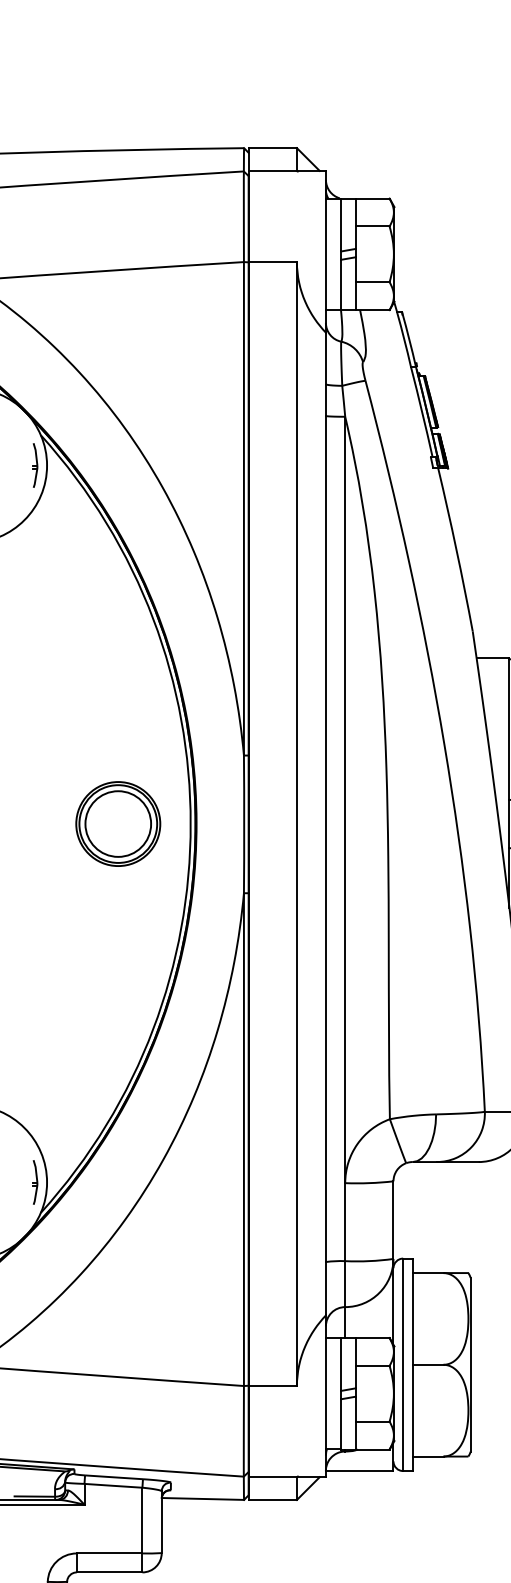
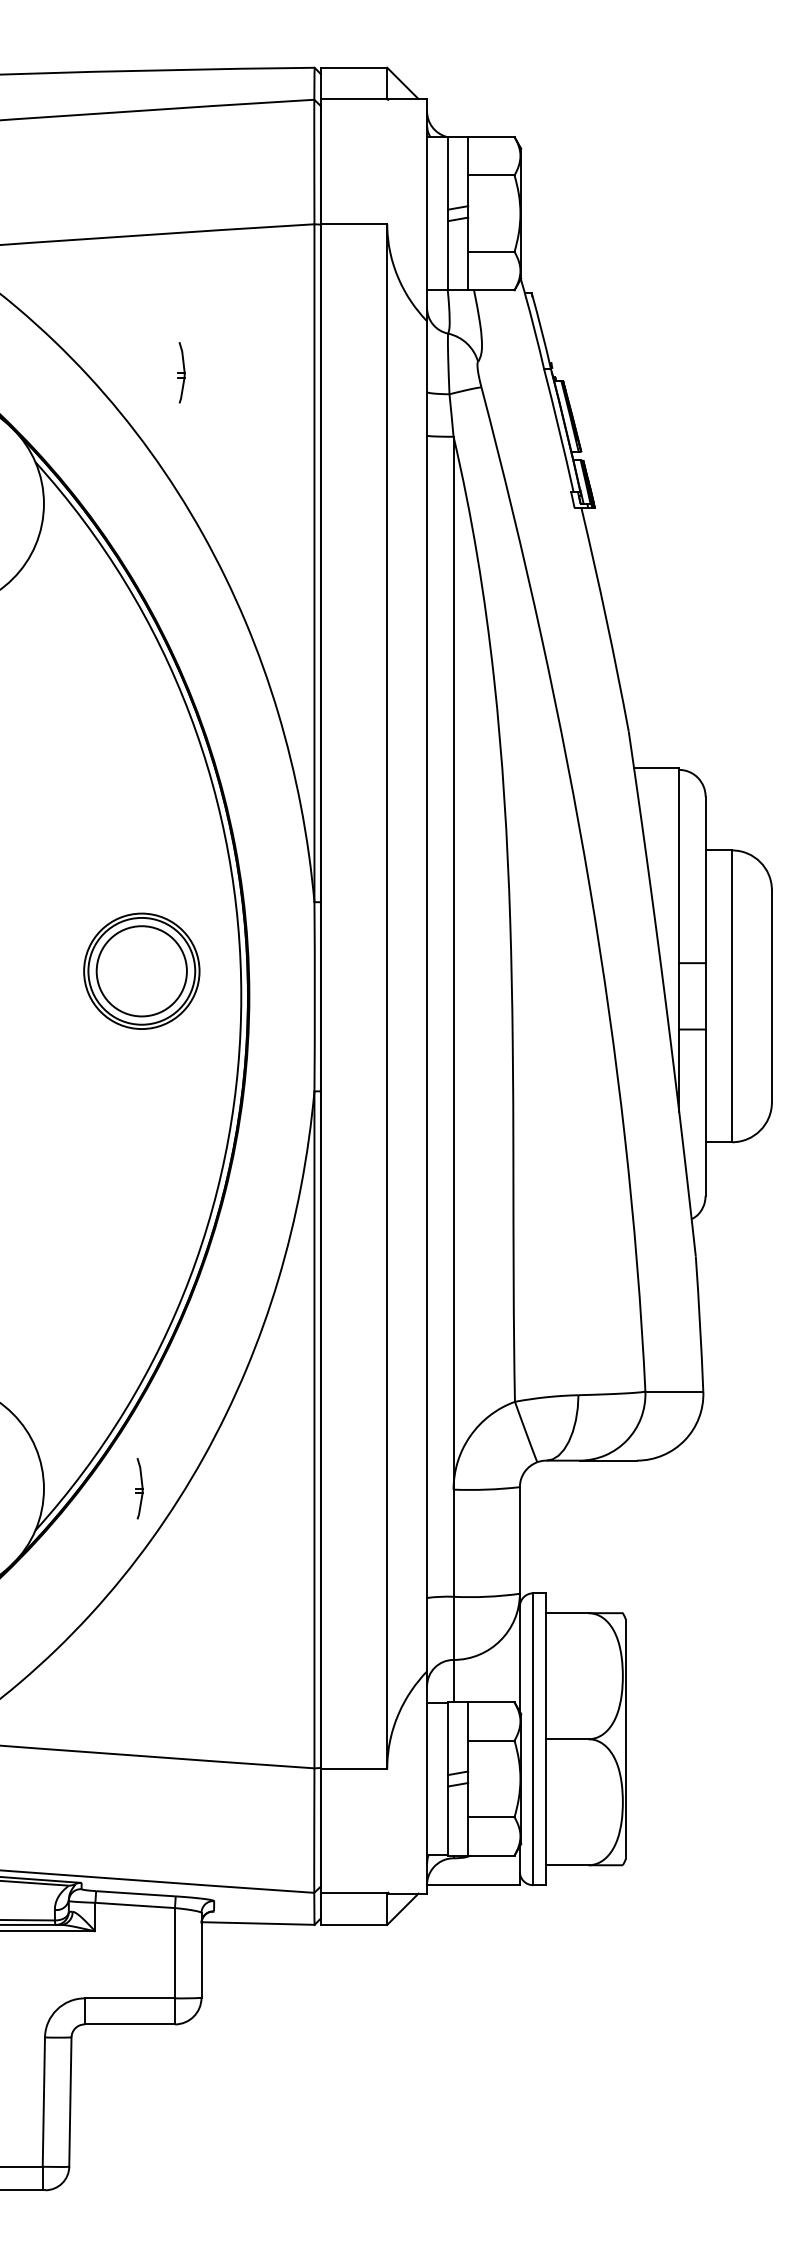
part: (35, 465) -> (181, 372), moved
part: (118, 823) -> (141, 970), moved
part: (35, 1182) -> (139, 1488), moved

